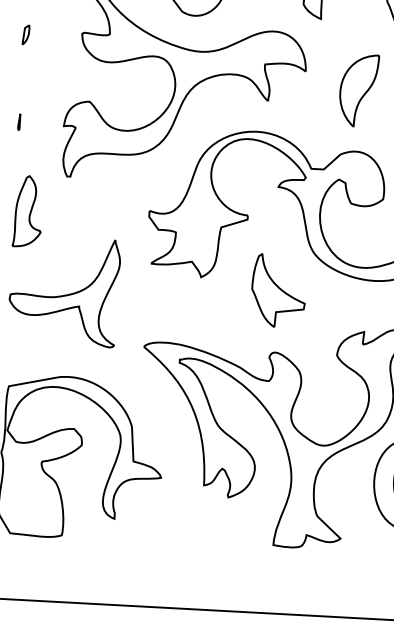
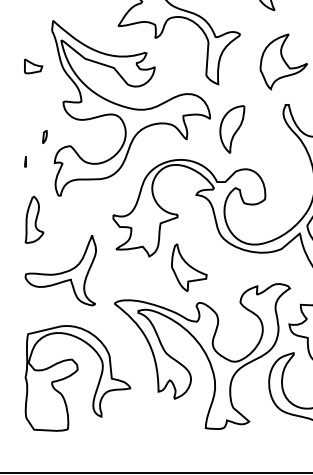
part: (25, 34) -> (44, 136), moved
part: (359, 90) -> (232, 129), moved
part: (279, 290) -> (189, 267), moved

